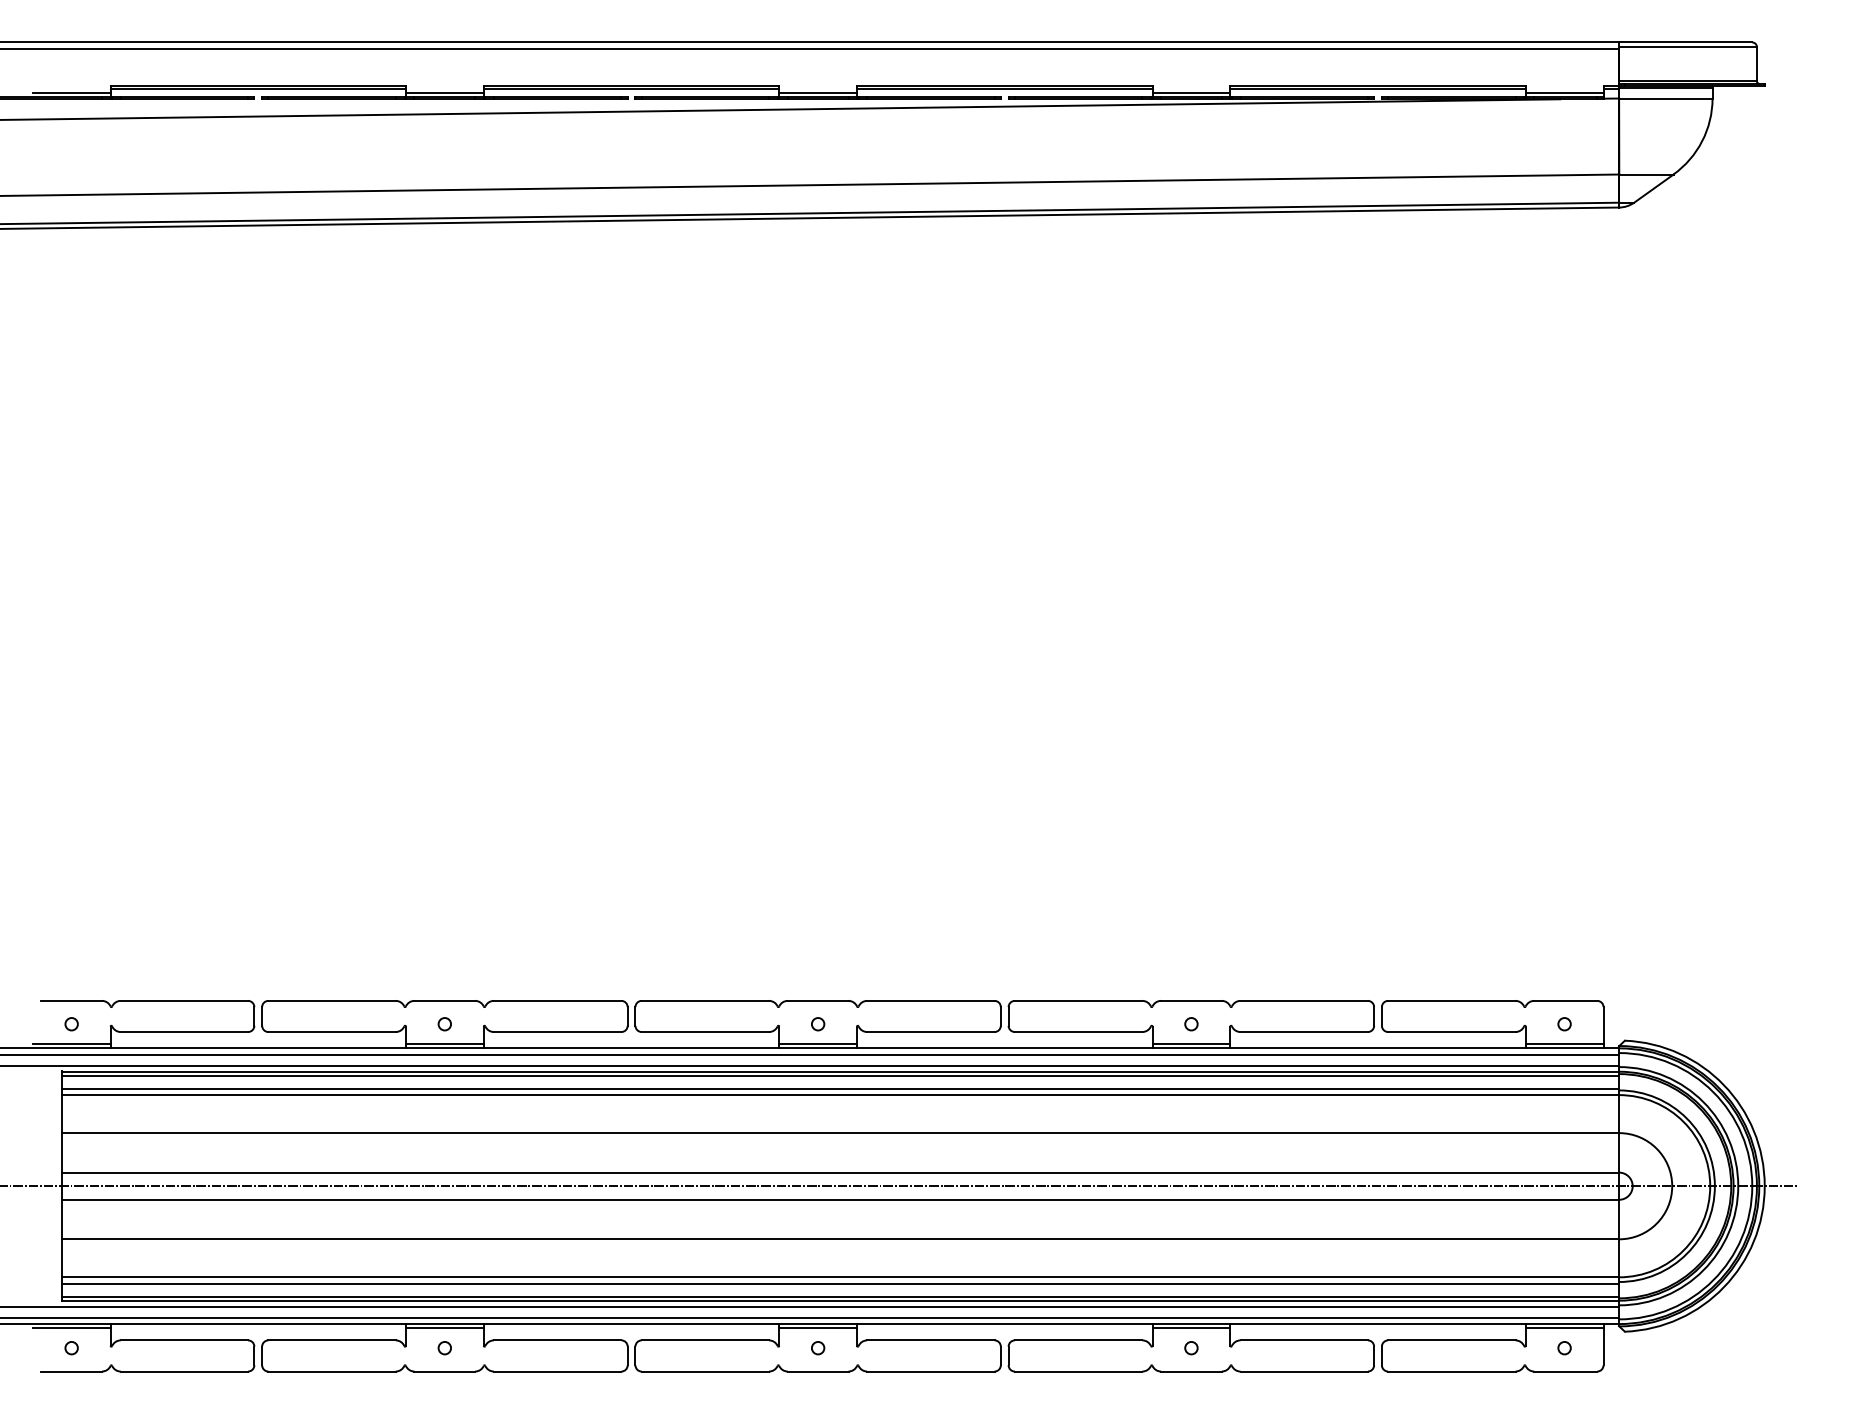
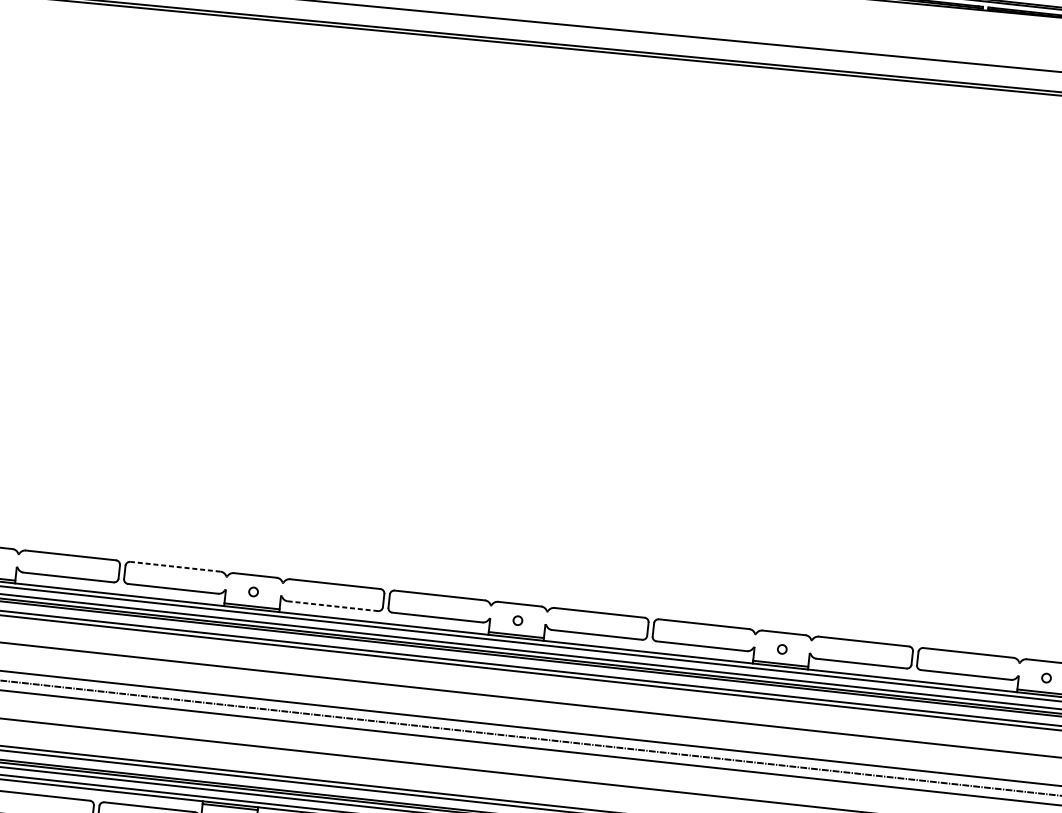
line: (332, 1000) -> (175, 566), solid -> dashed
line: (557, 1032) -> (332, 606), solid -> dashed

